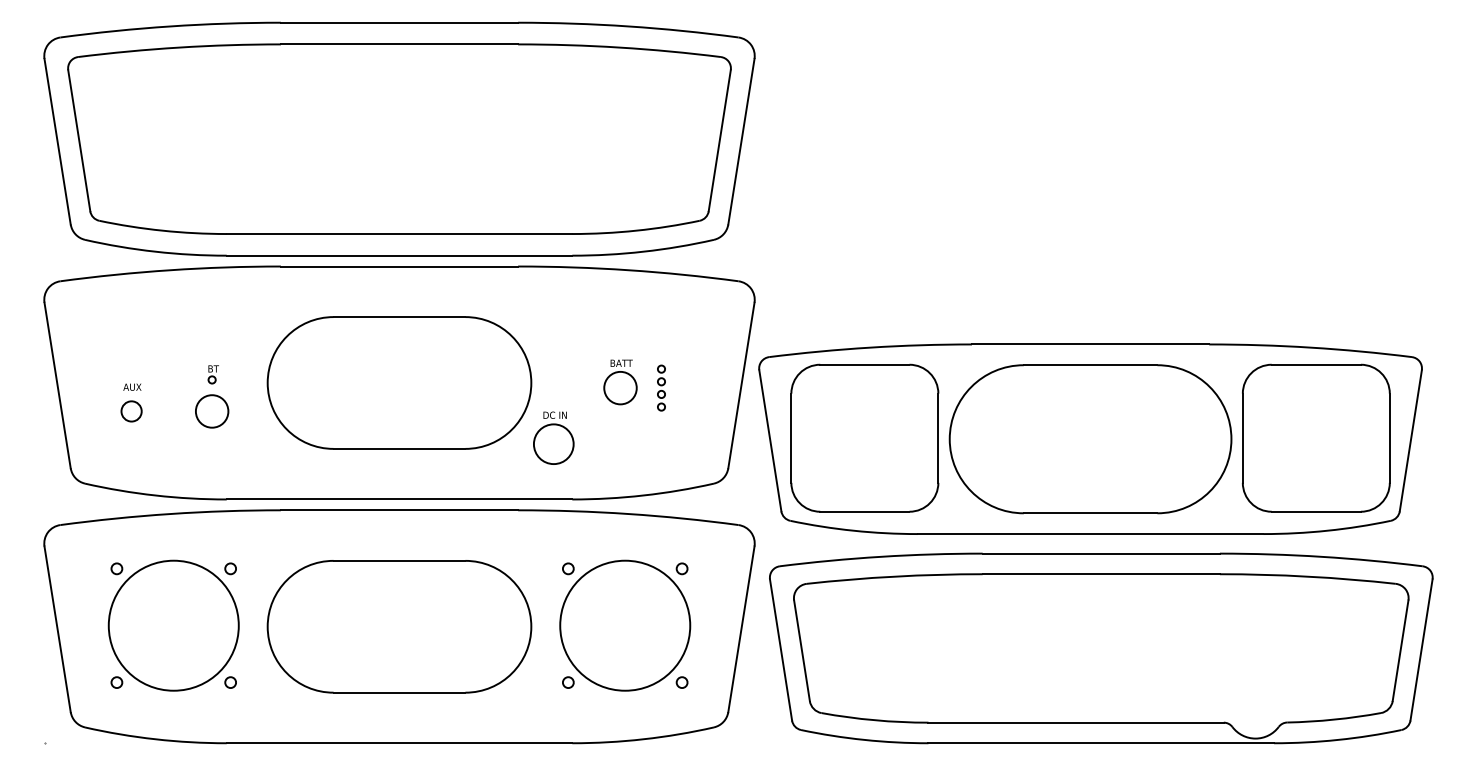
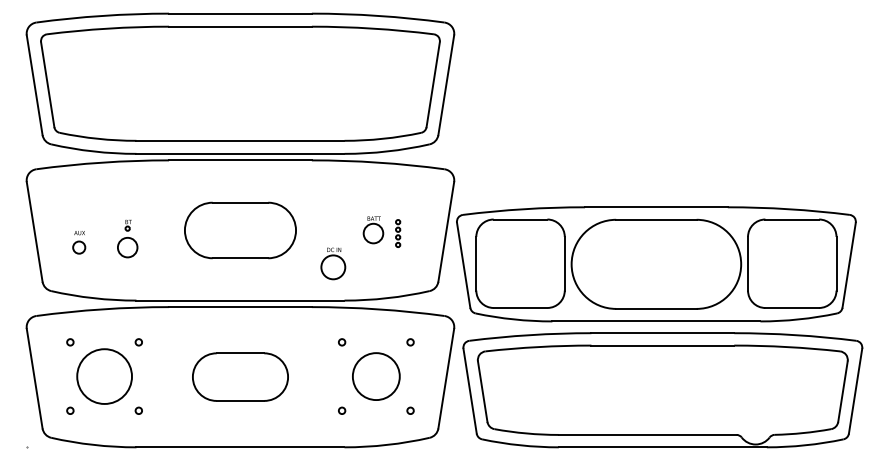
part: (399, 383) -> (240, 230), size x0.7
circle: (173, 625) -> (104, 376), size x0.7
part: (399, 625) -> (240, 376), size x0.6
circle: (625, 625) -> (376, 376), size x0.6

